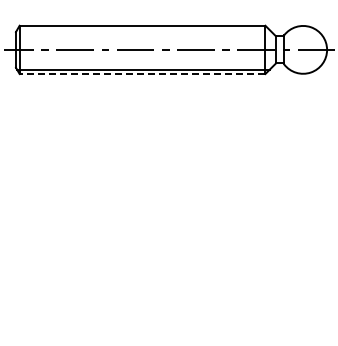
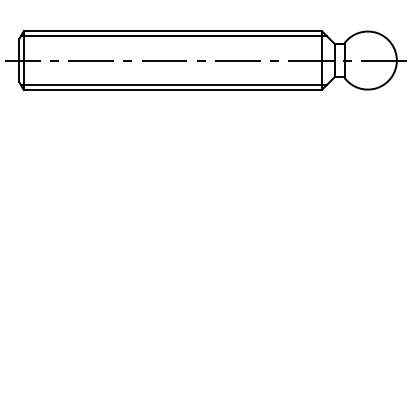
line: (143, 29) -> (174, 35), added
line: (142, 74) -> (172, 90), dashed -> solid

